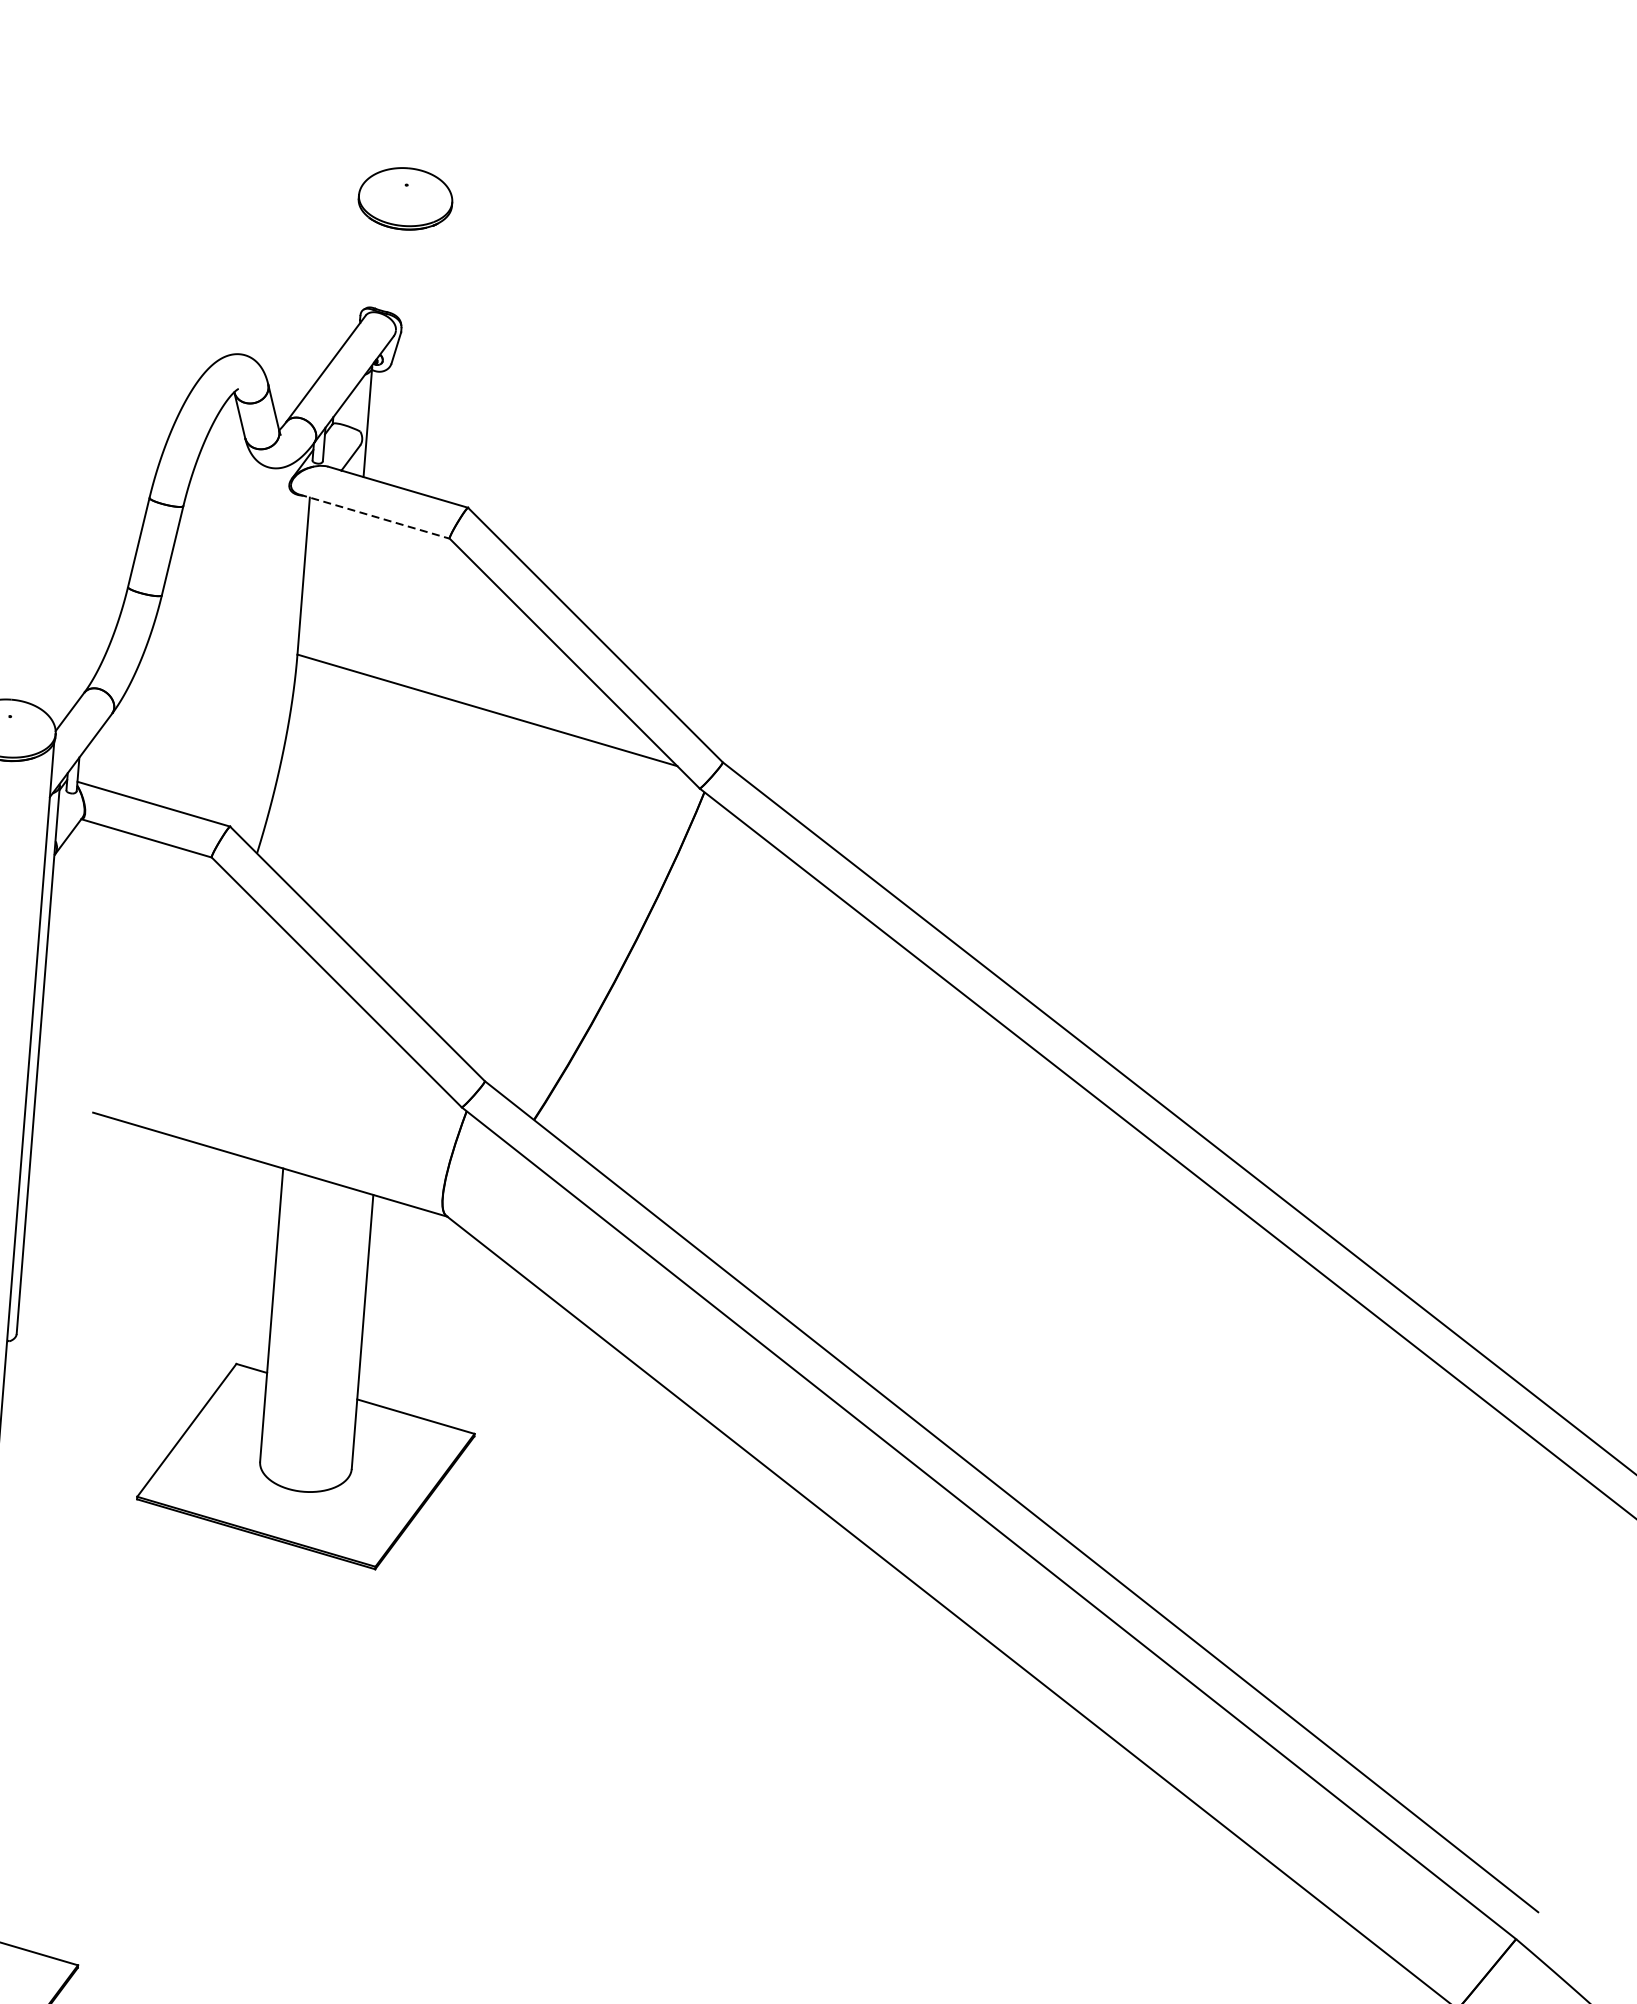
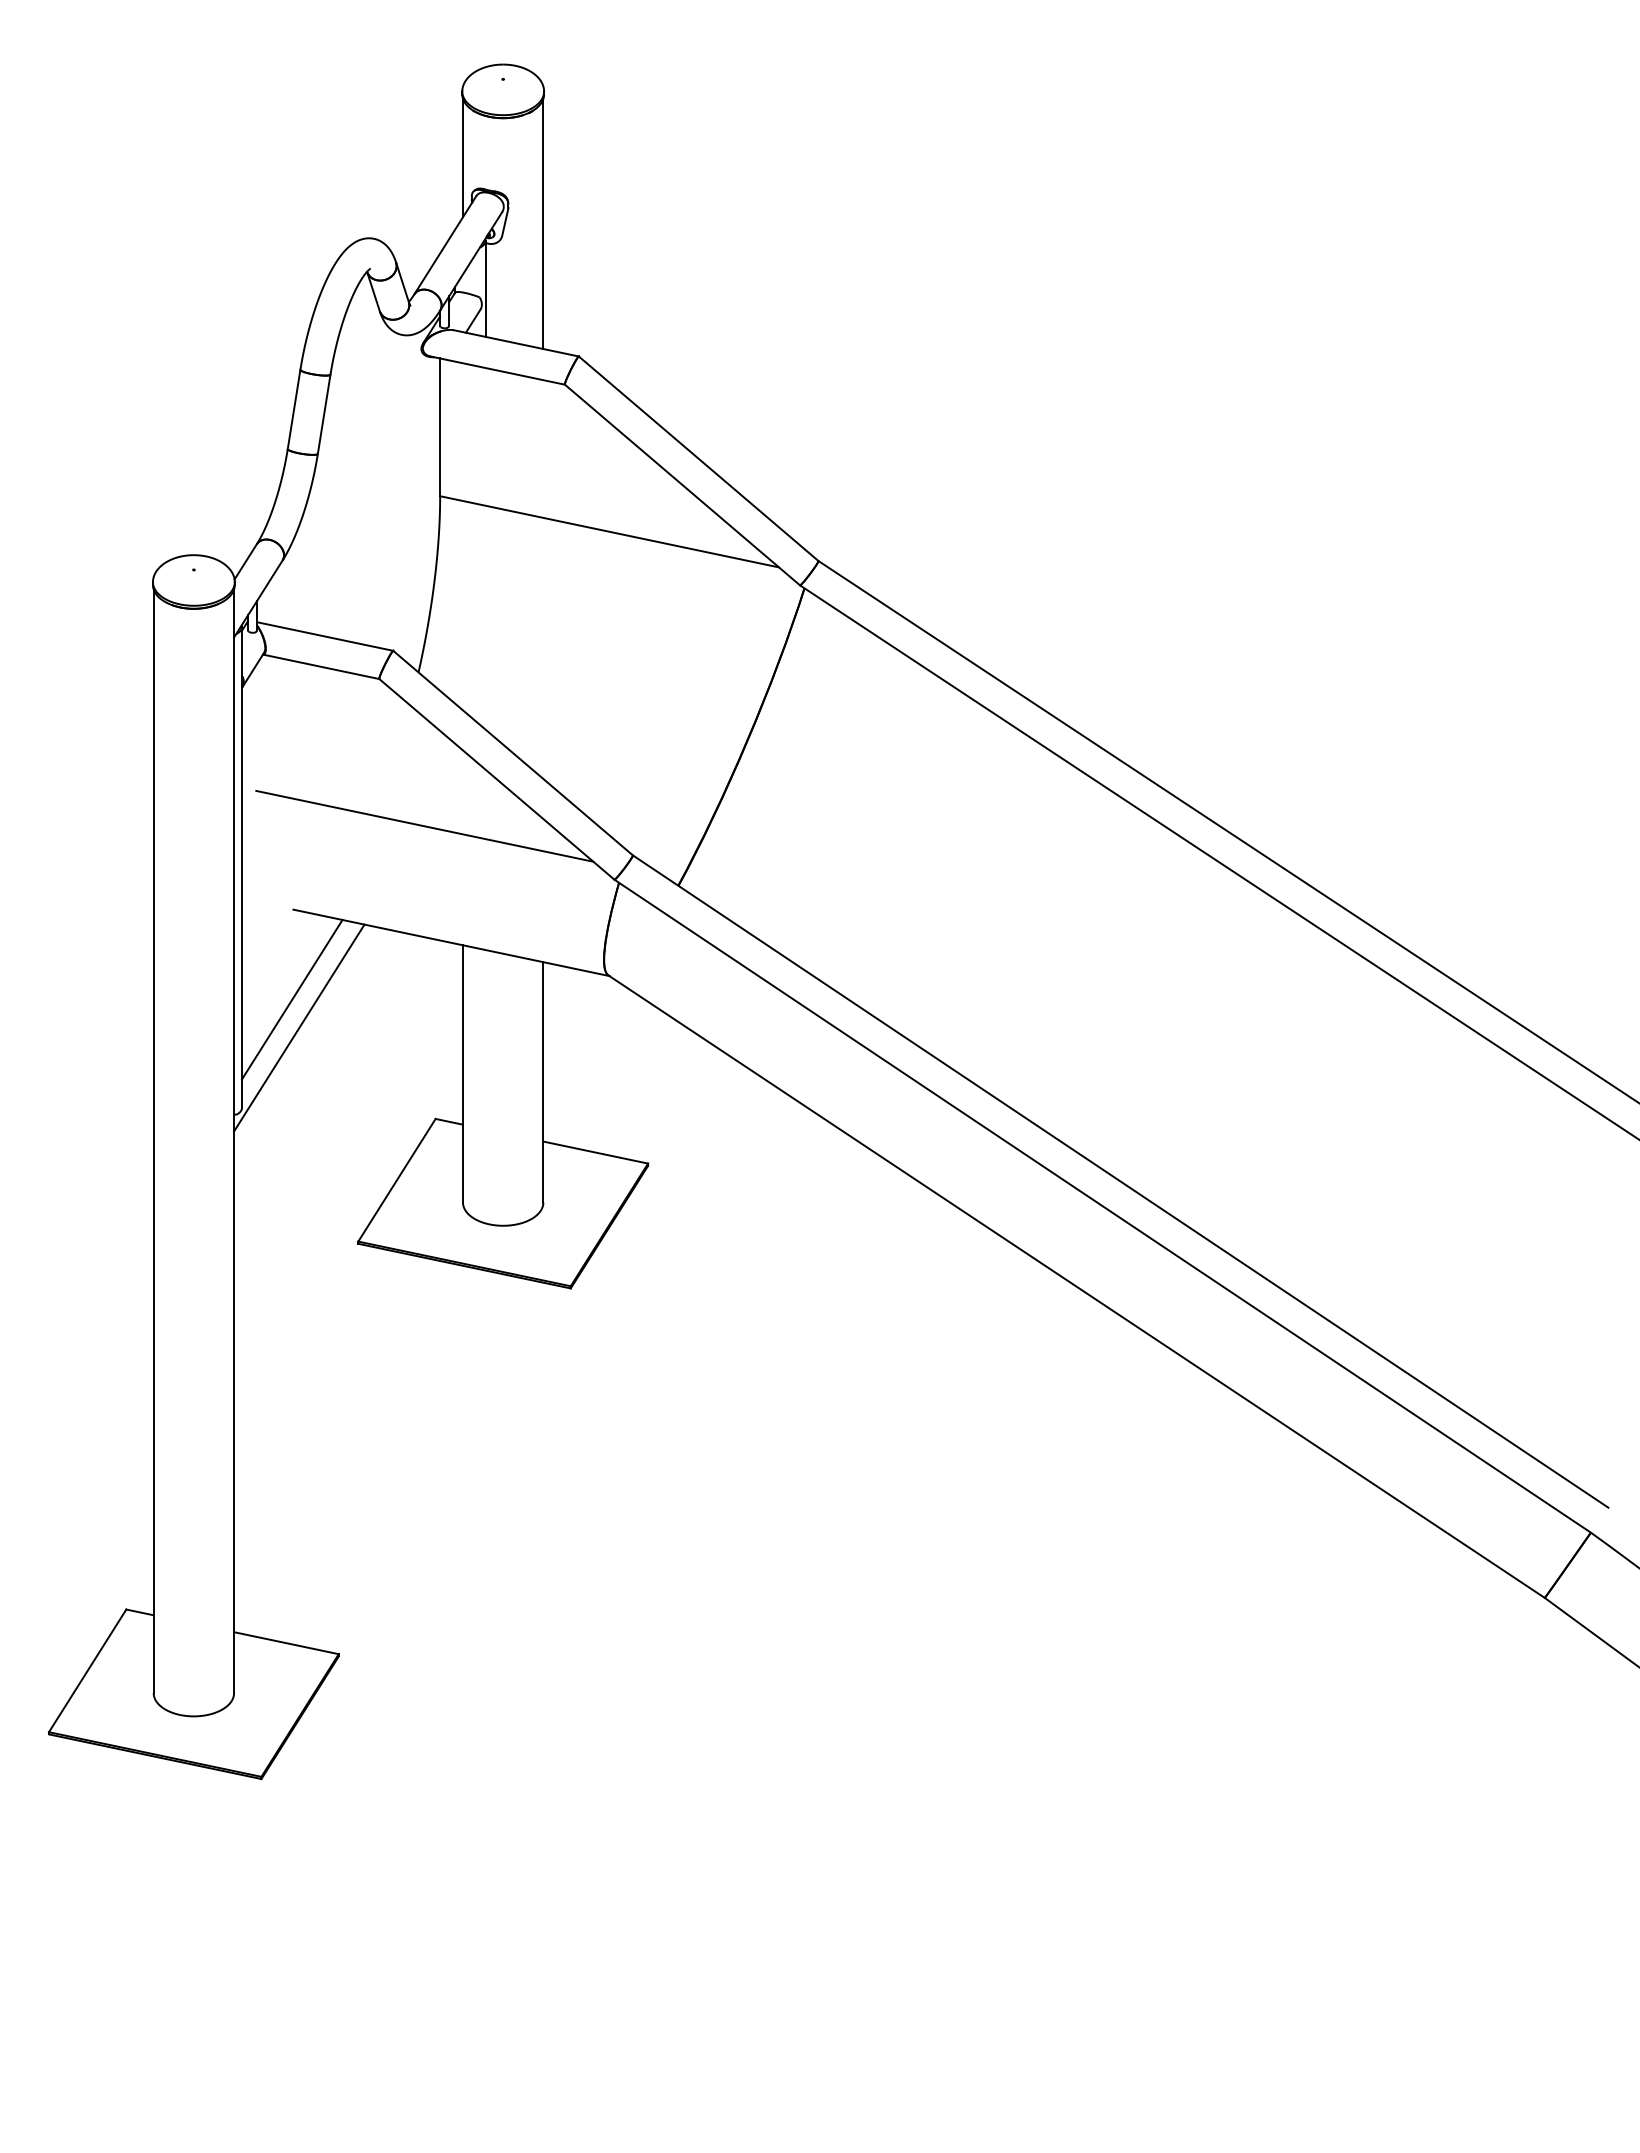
line: (354, 270) -> (463, 157), added
line: (439, 353) -> (543, 223), added
line: (374, 516) -> (497, 370), dashed -> solid
line: (250, 1028) -> (424, 825), added
line: (82, 1214) -> (291, 999), added
line: (89, 1247) -> (299, 1027), added

